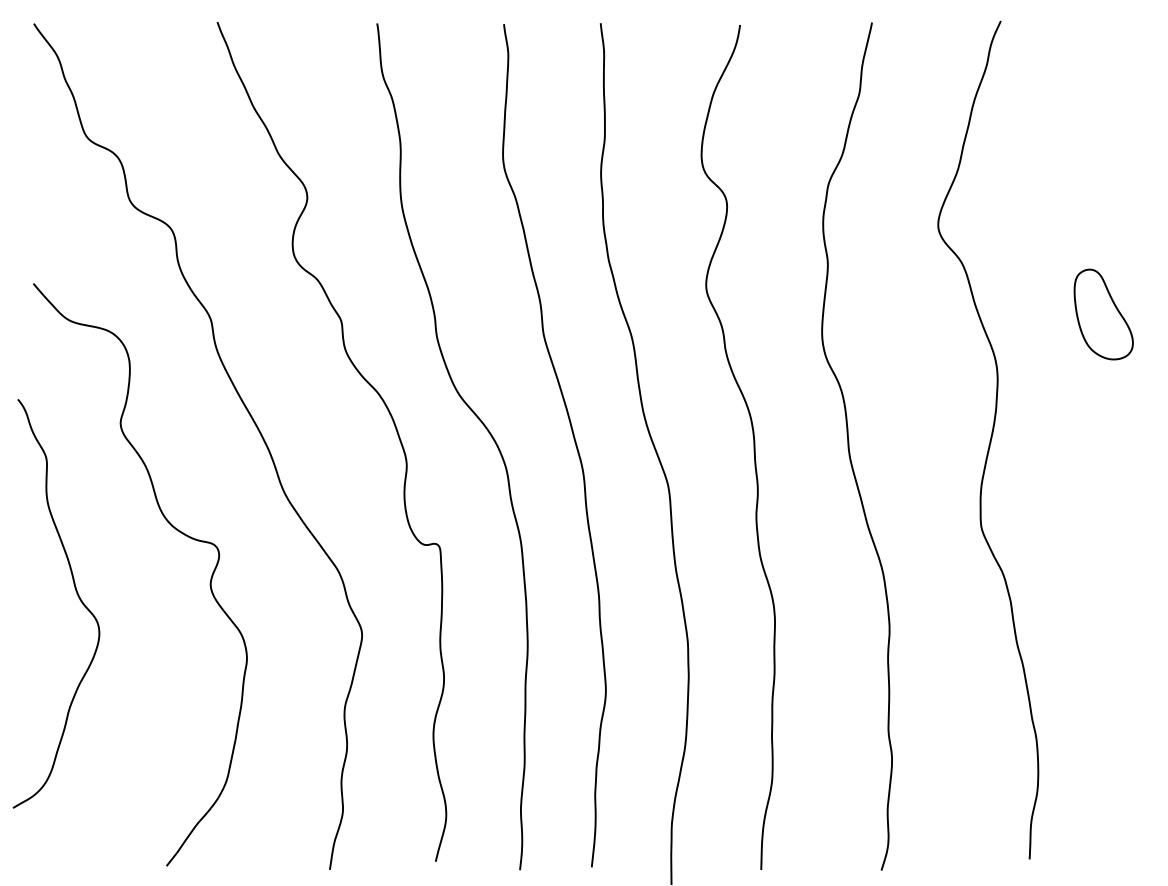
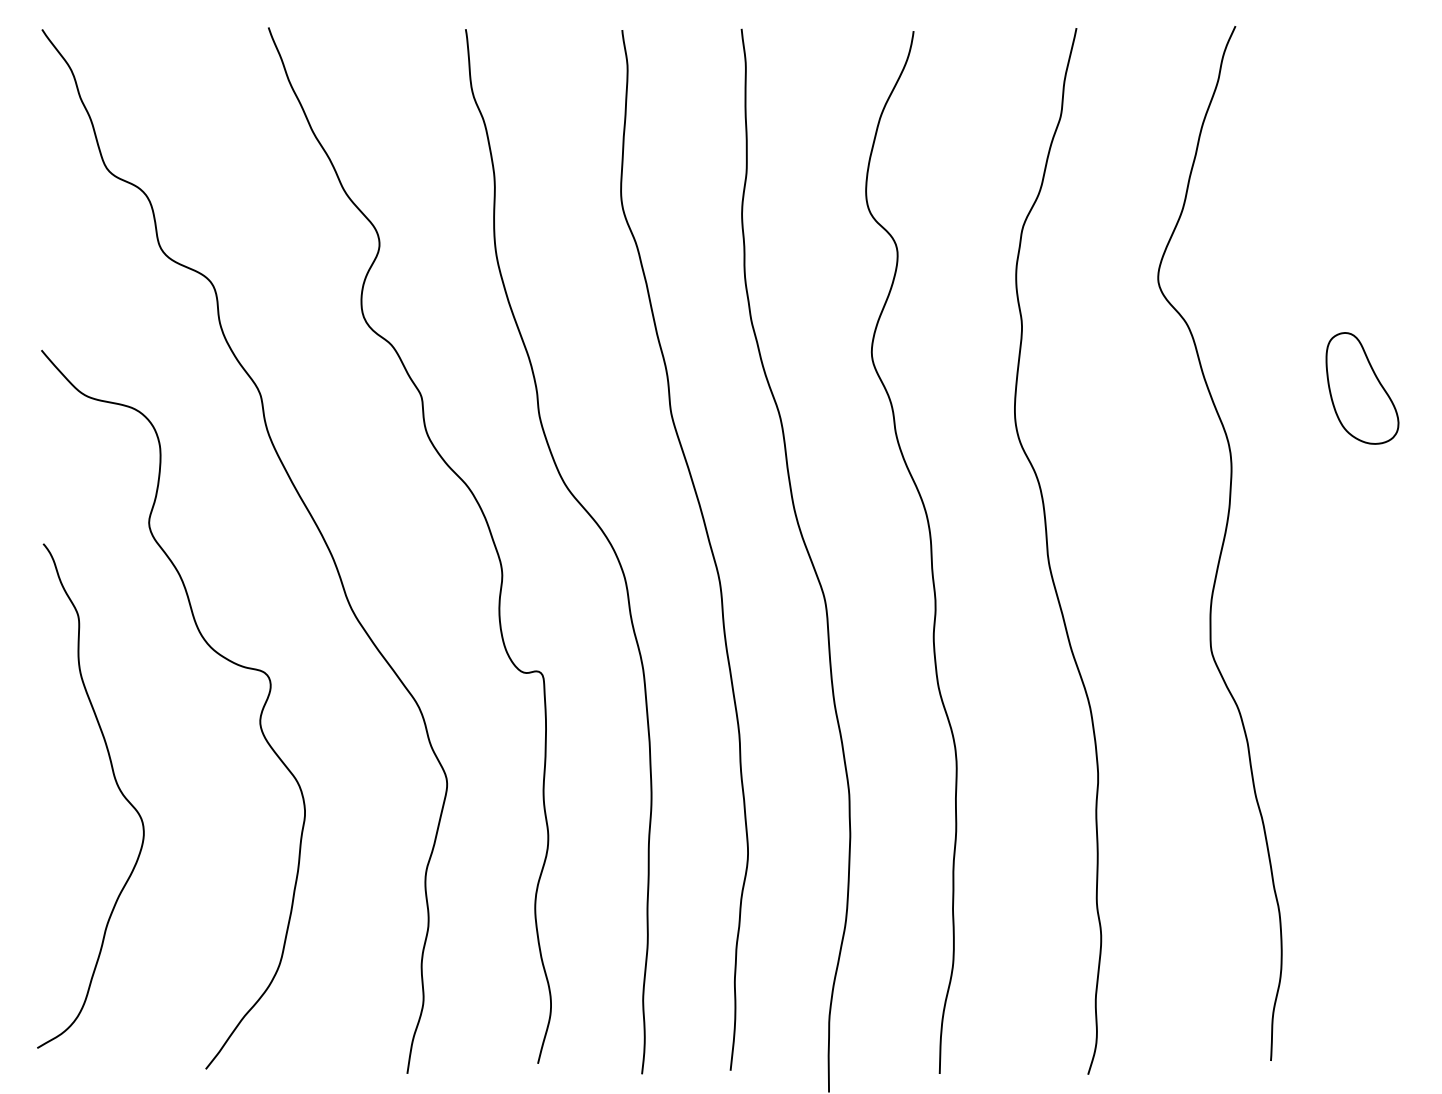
curve: (77, 596) -> (116, 787), moved

